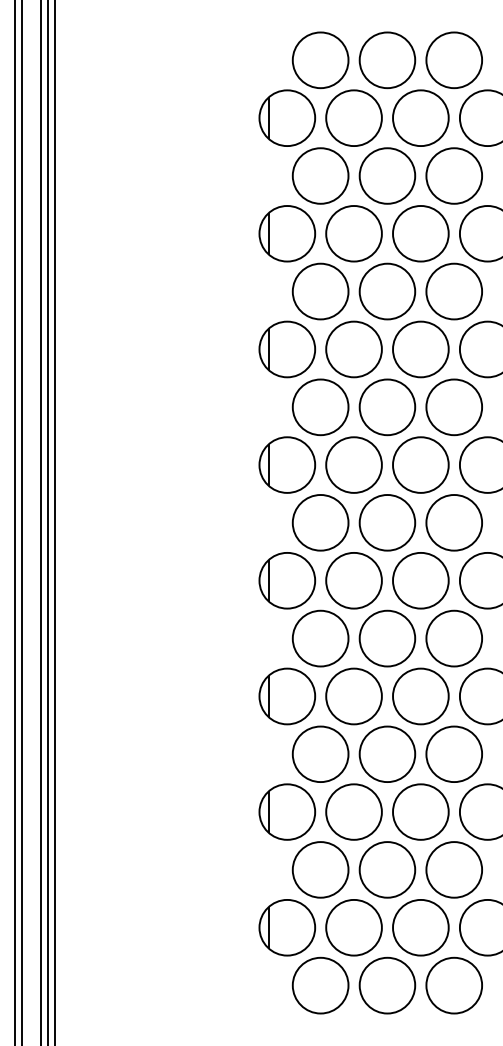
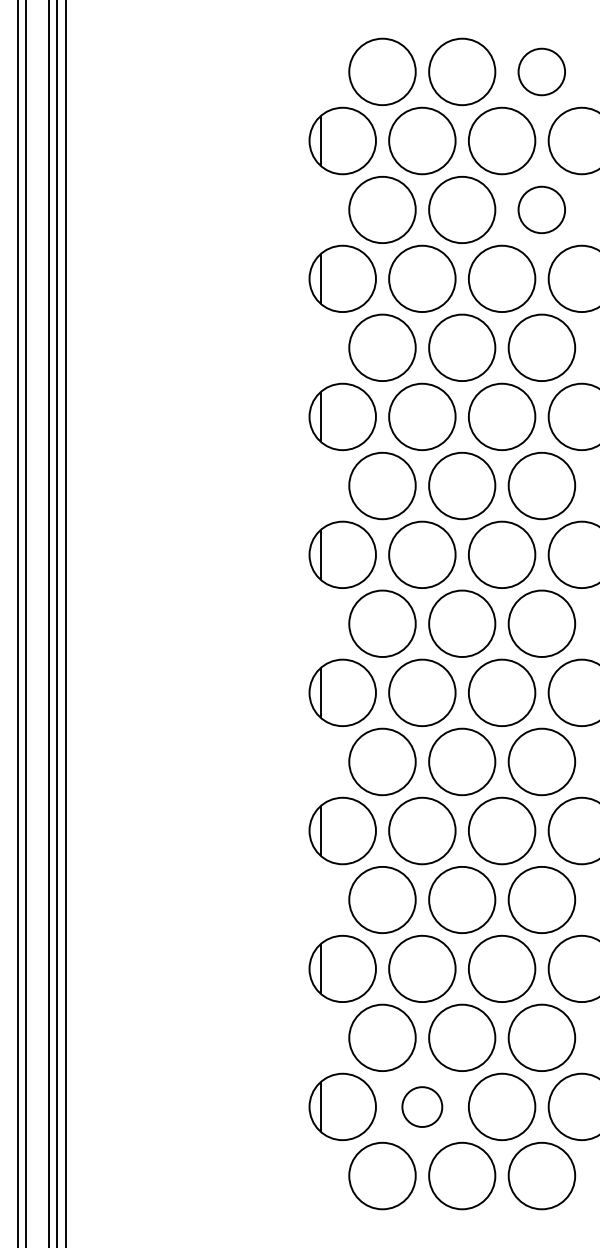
part: (453, 60) -> (541, 72), size x0.7
part: (453, 175) -> (541, 209), size x0.7
part: (353, 927) -> (421, 1106), size x0.6

